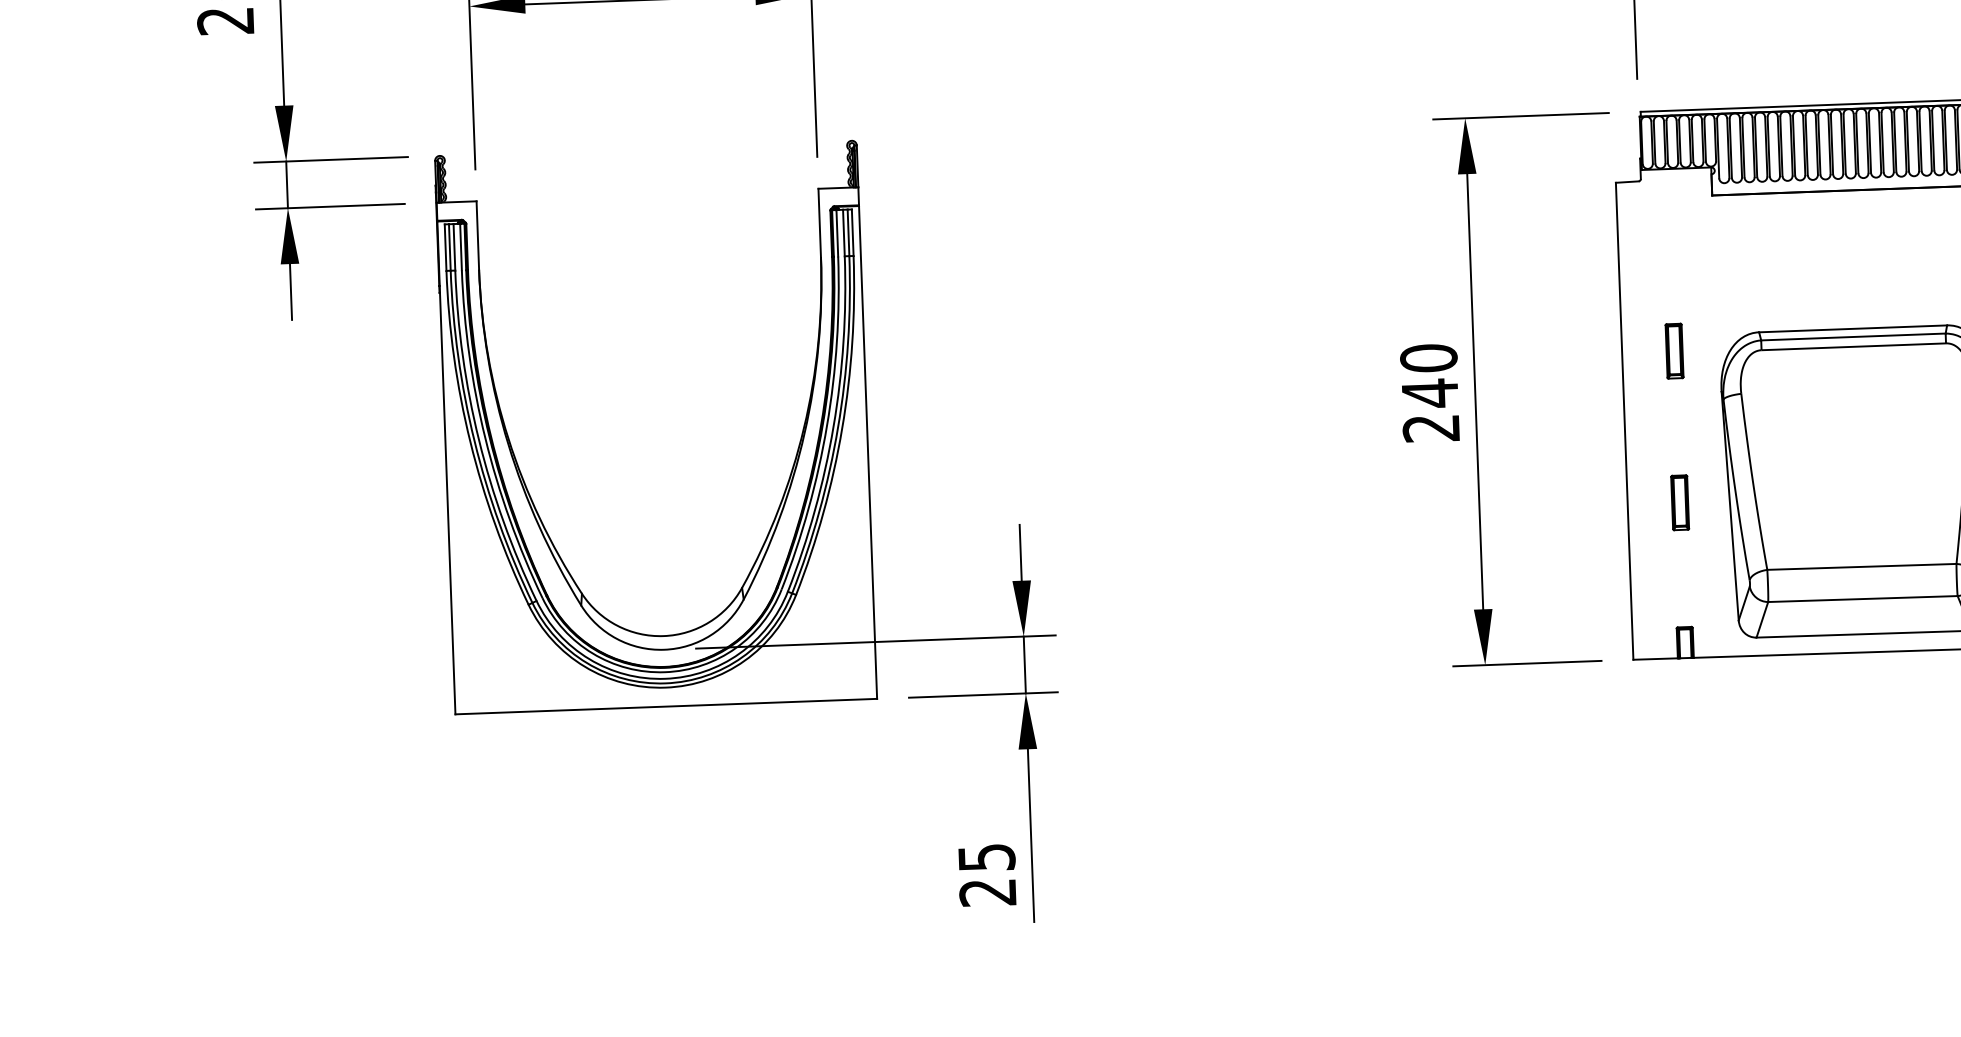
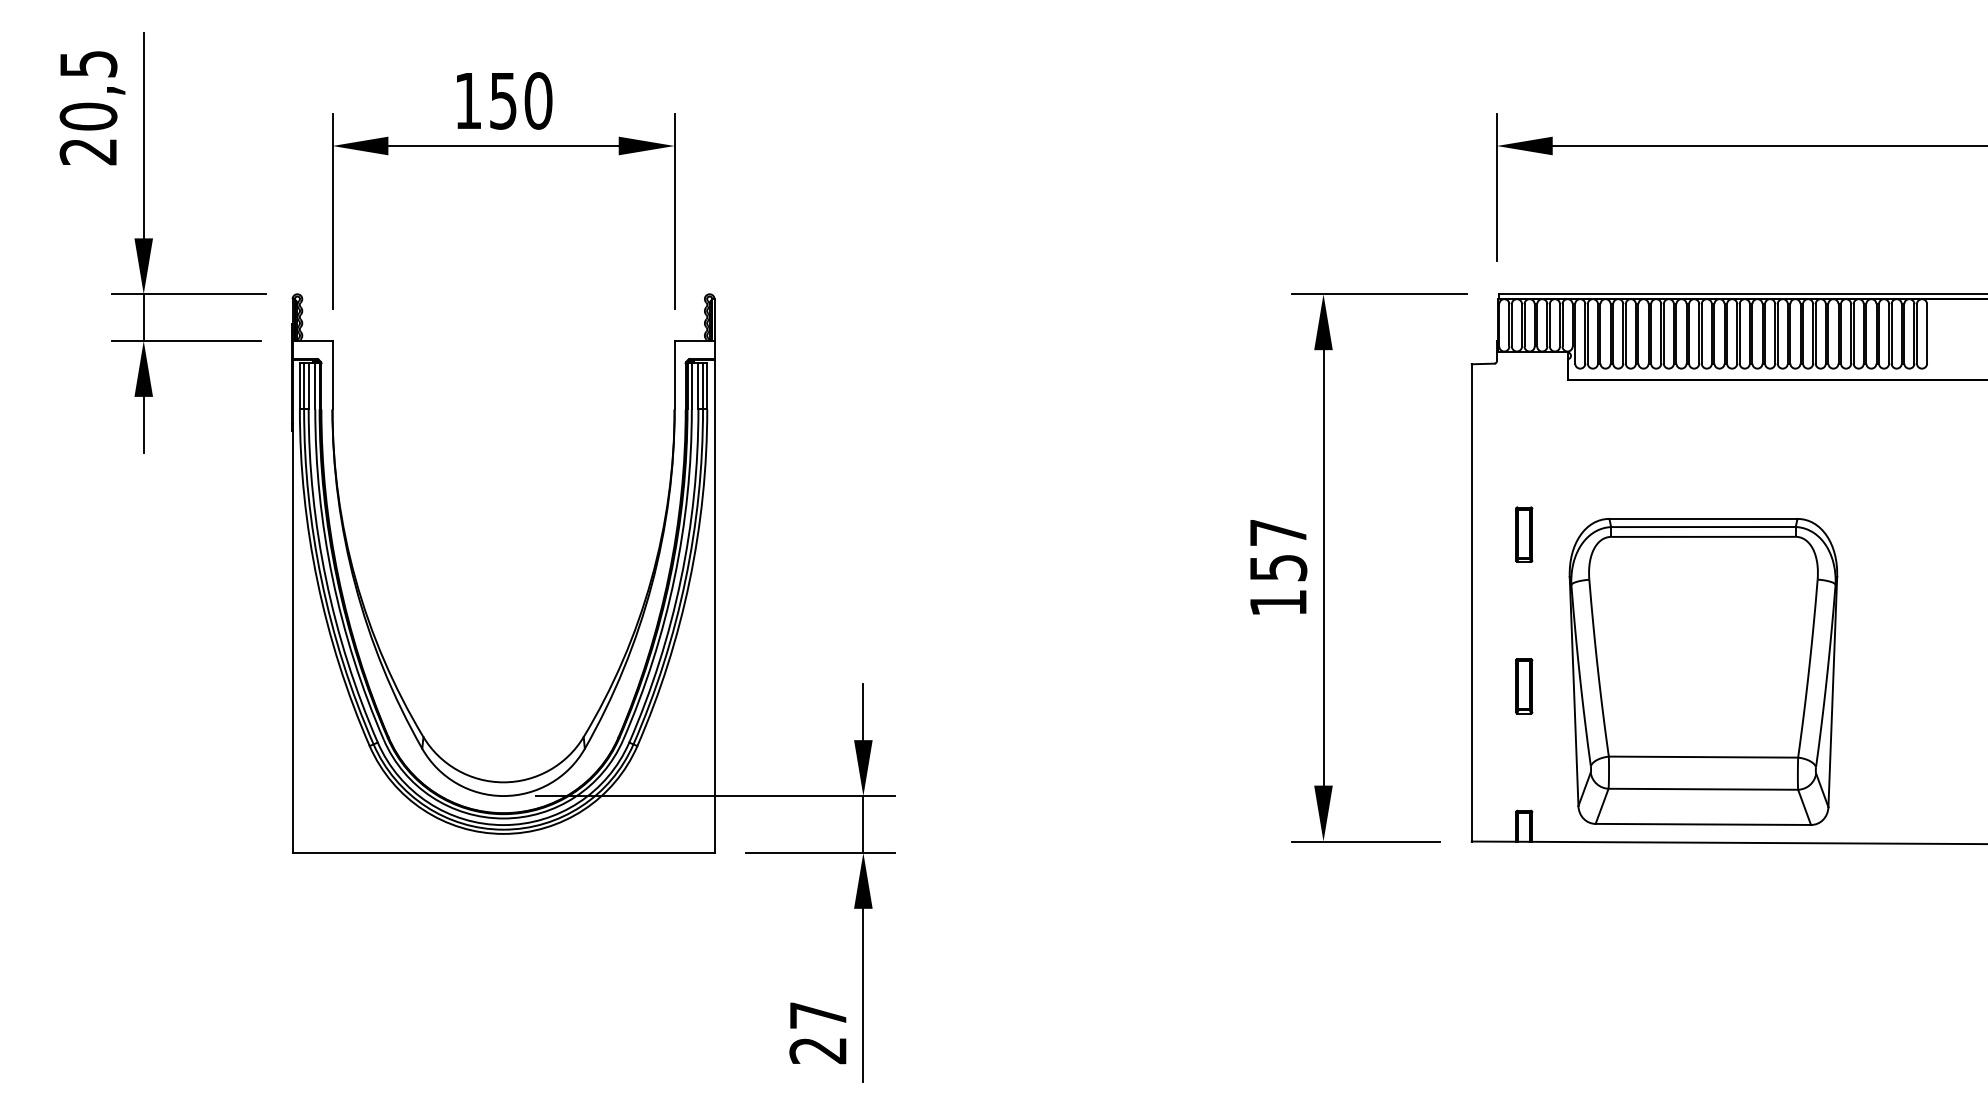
text: (1430, 392) -> (1278, 567), 240 -> 157
text: (986, 857) -> (818, 1015), 25 -> 27

